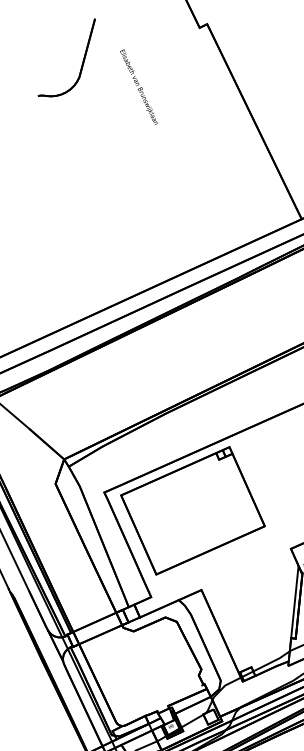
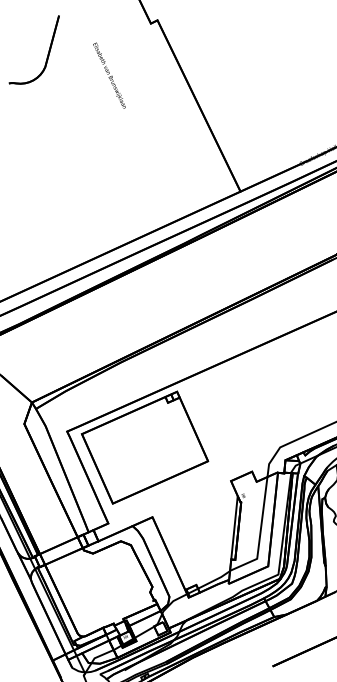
text: (138, 86) -> (109, 75), moved

